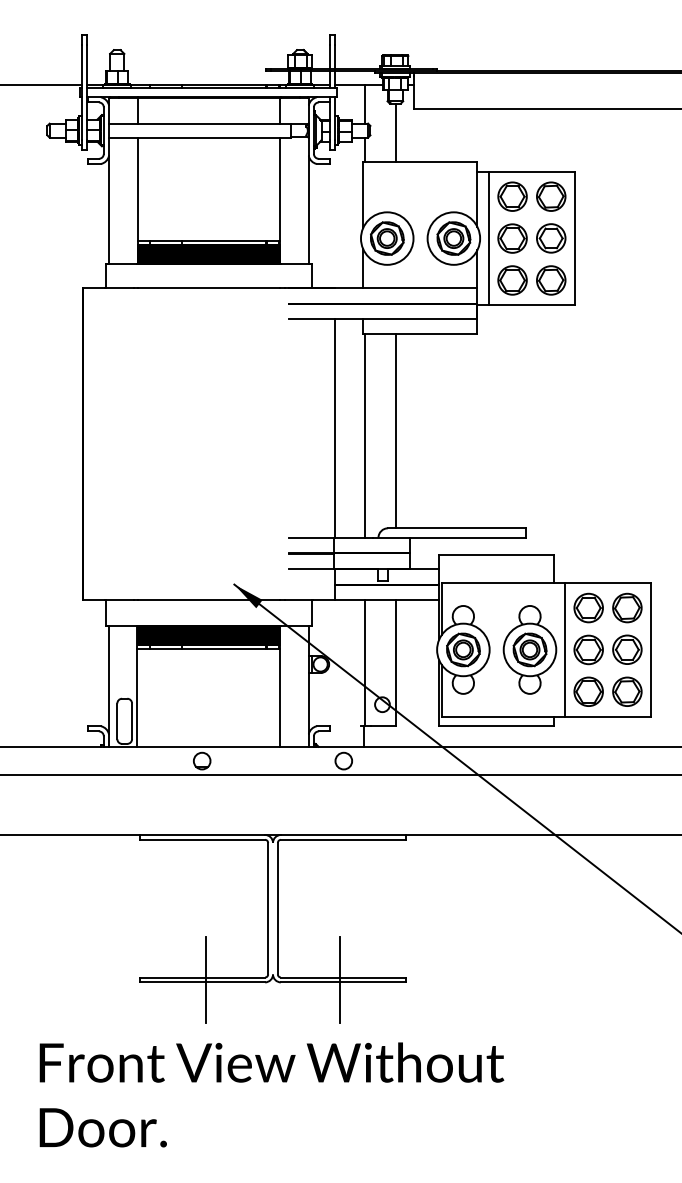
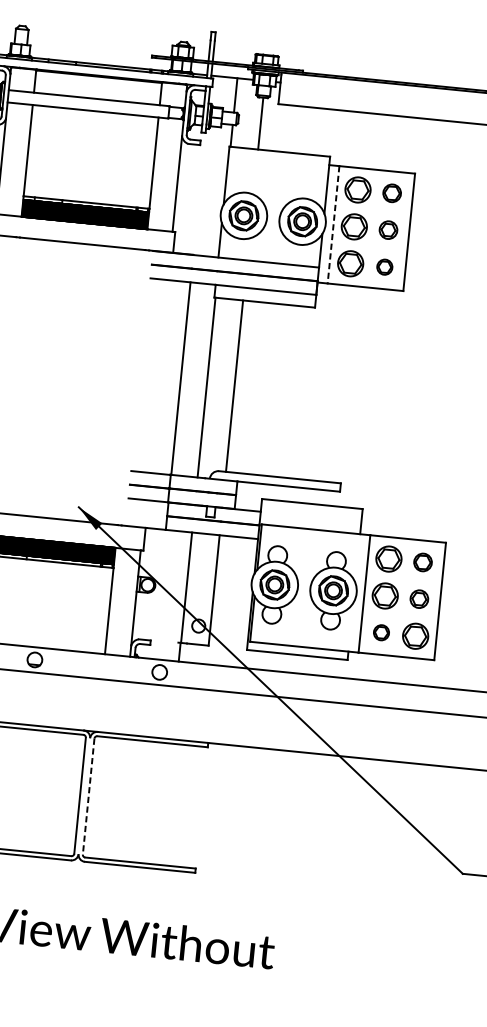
part: (551, 196) -> (392, 193), size x0.7
line: (488, 238) -> (333, 224), solid -> dashed
part: (551, 238) -> (388, 230), size x0.7
part: (551, 280) -> (384, 267), size x0.6
part: (627, 607) -> (423, 562), size x0.7
part: (627, 649) -> (419, 599), size x0.7
part: (588, 691) -> (381, 632), size x0.6
line: (277, 908) -> (88, 796), solid -> dashed
line: (206, 979) -> (19, 852), removed
line: (339, 979) -> (136, 864), removed

